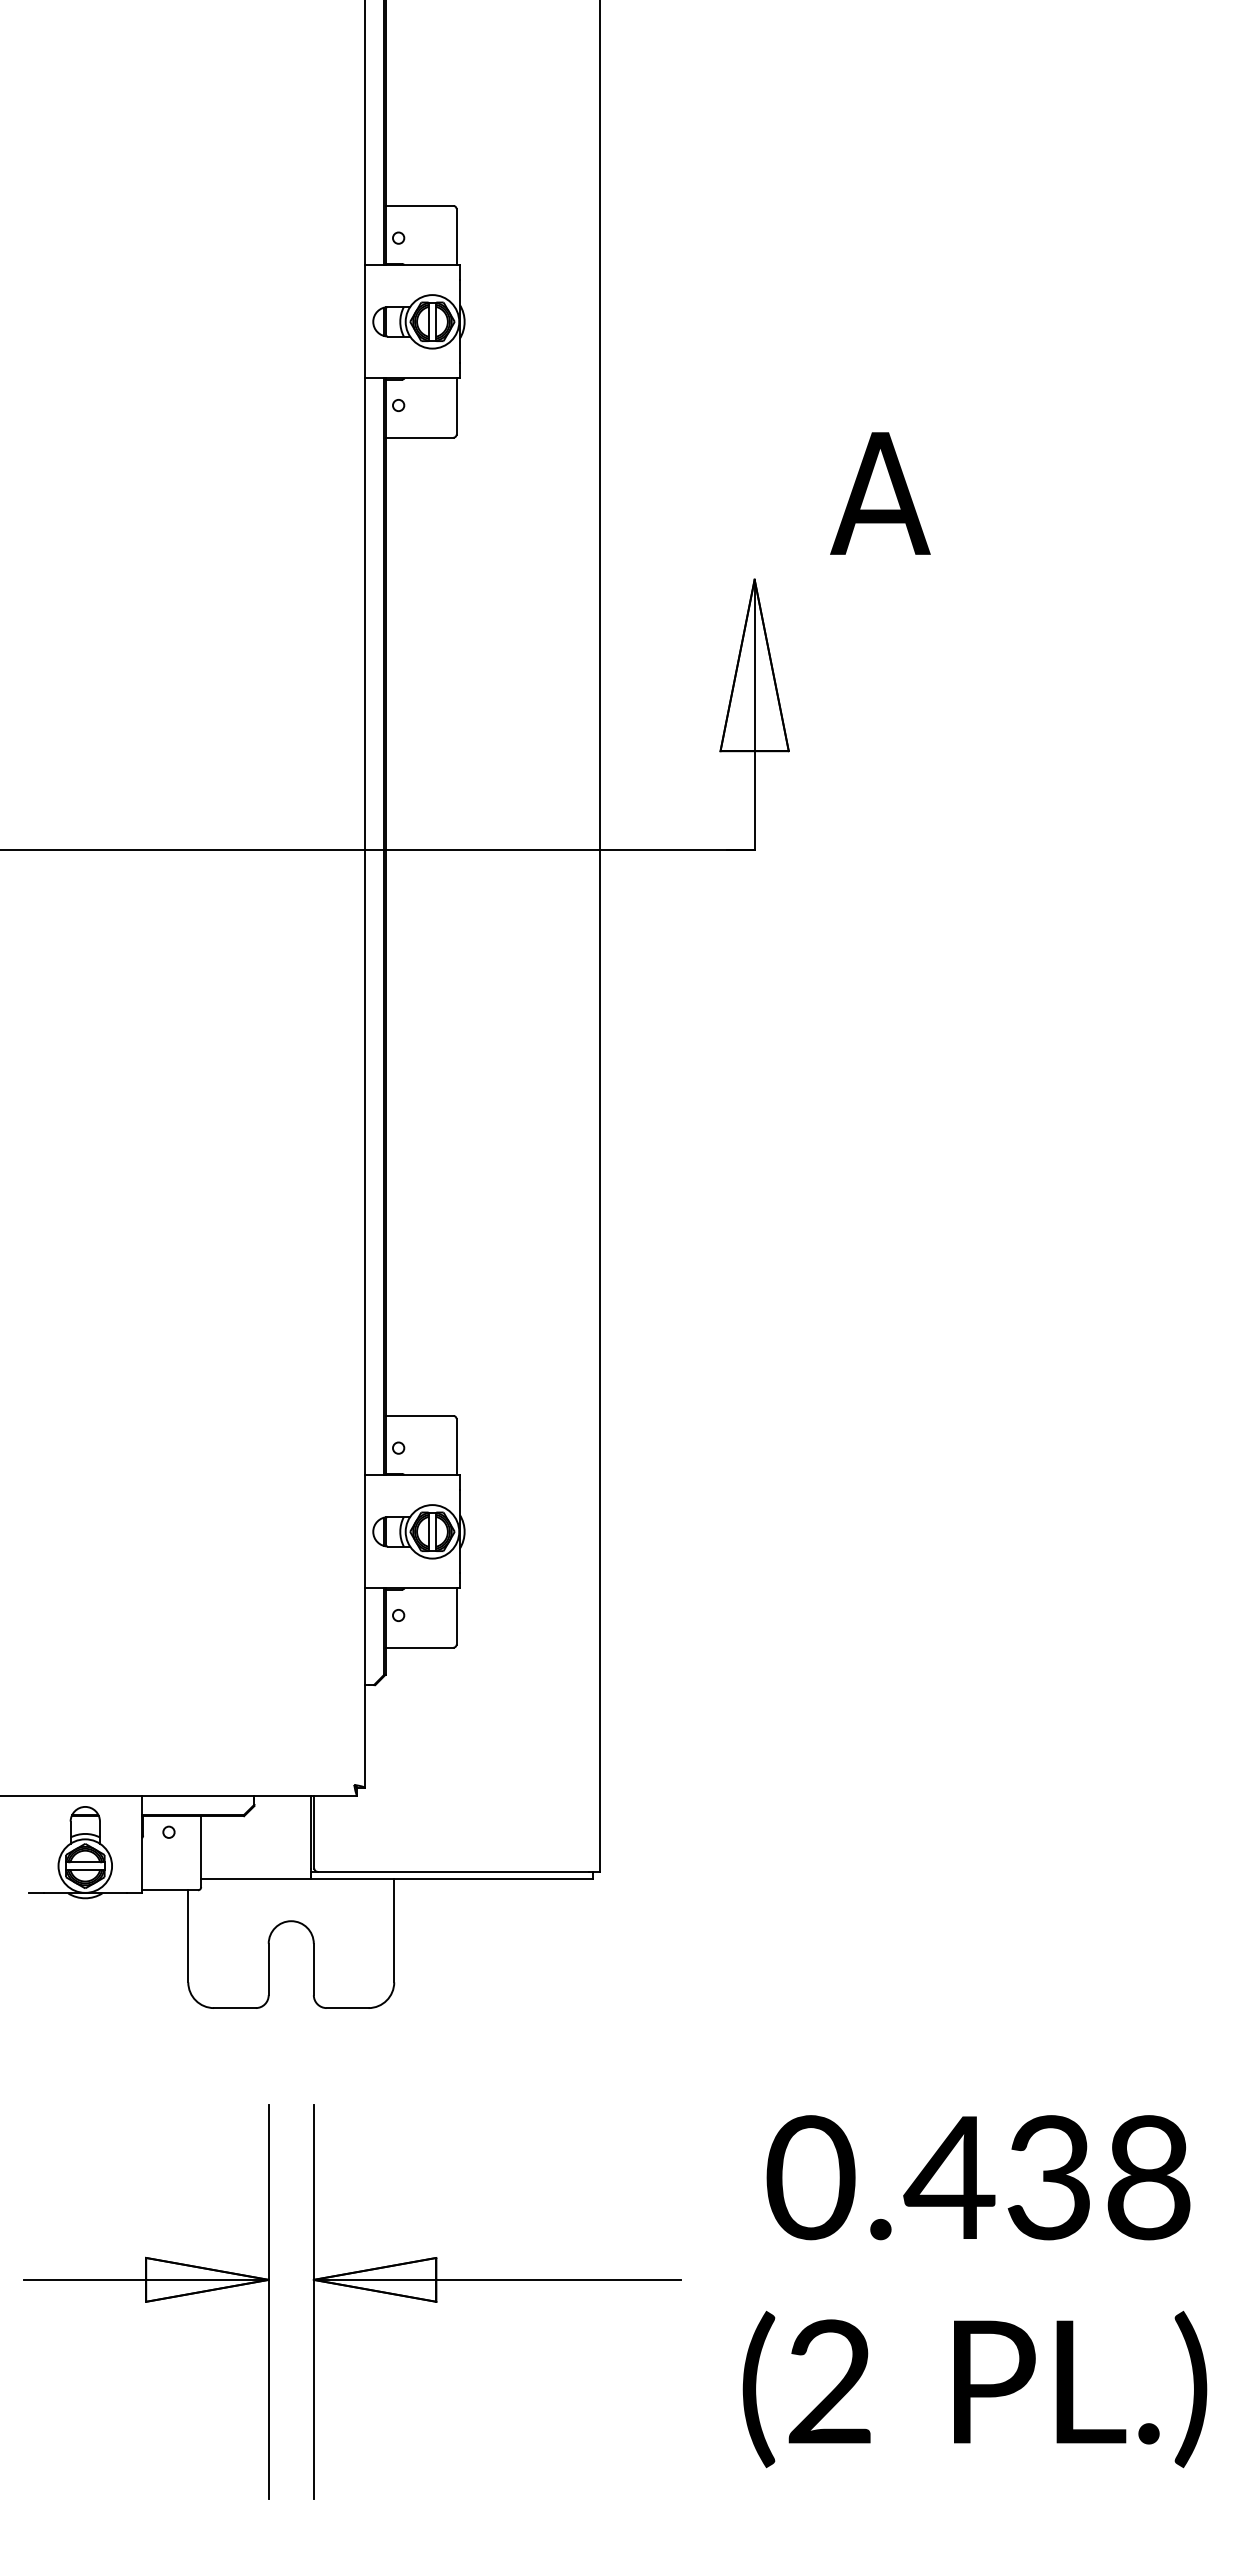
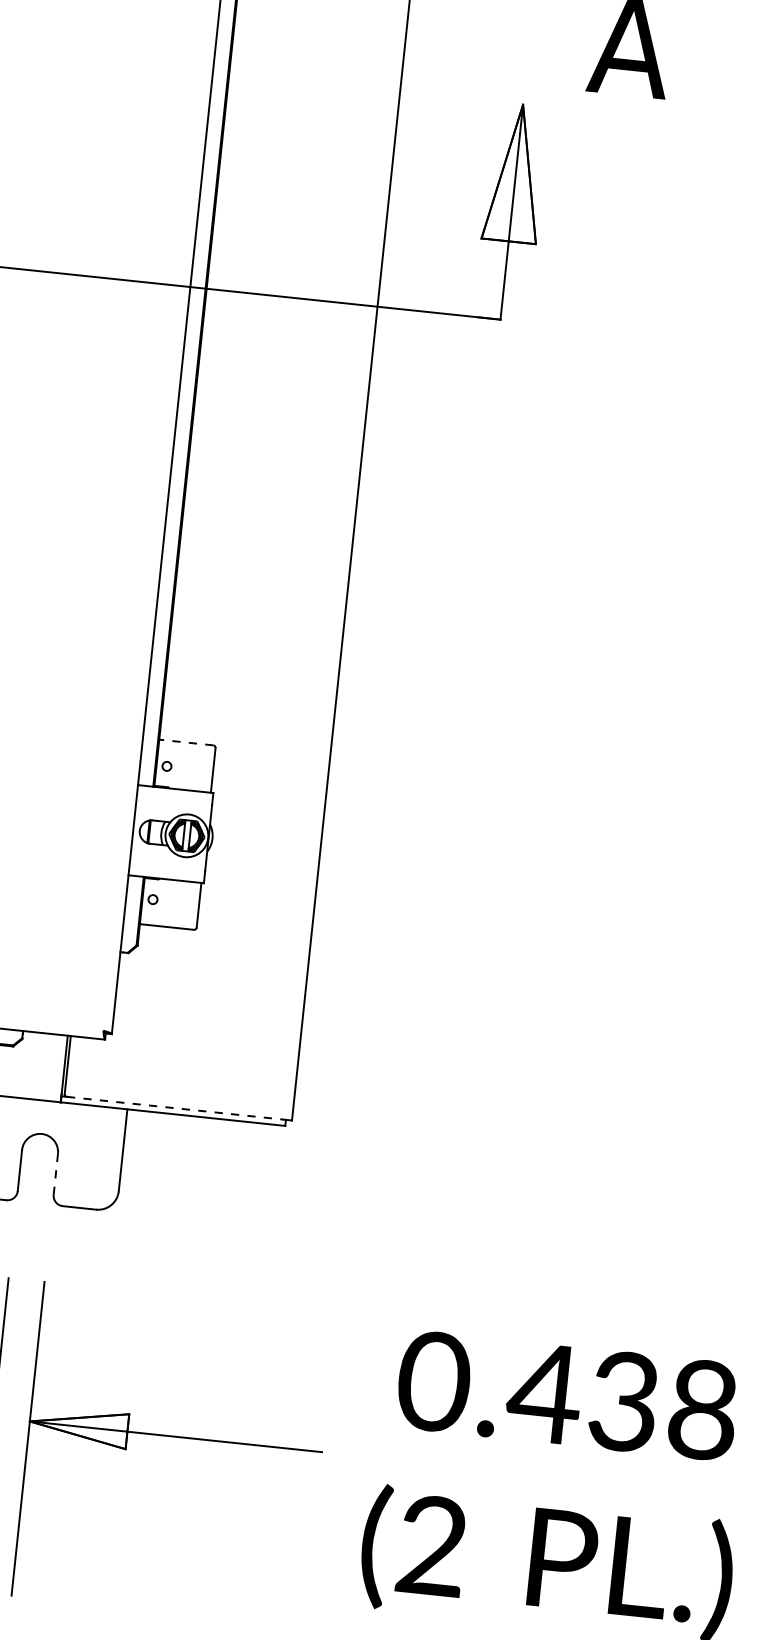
line: (419, 1415) -> (186, 742), solid -> dashed
line: (453, 1871) -> (175, 1108), solid -> dashed
line: (313, 1969) -> (55, 1174), solid -> dashed

